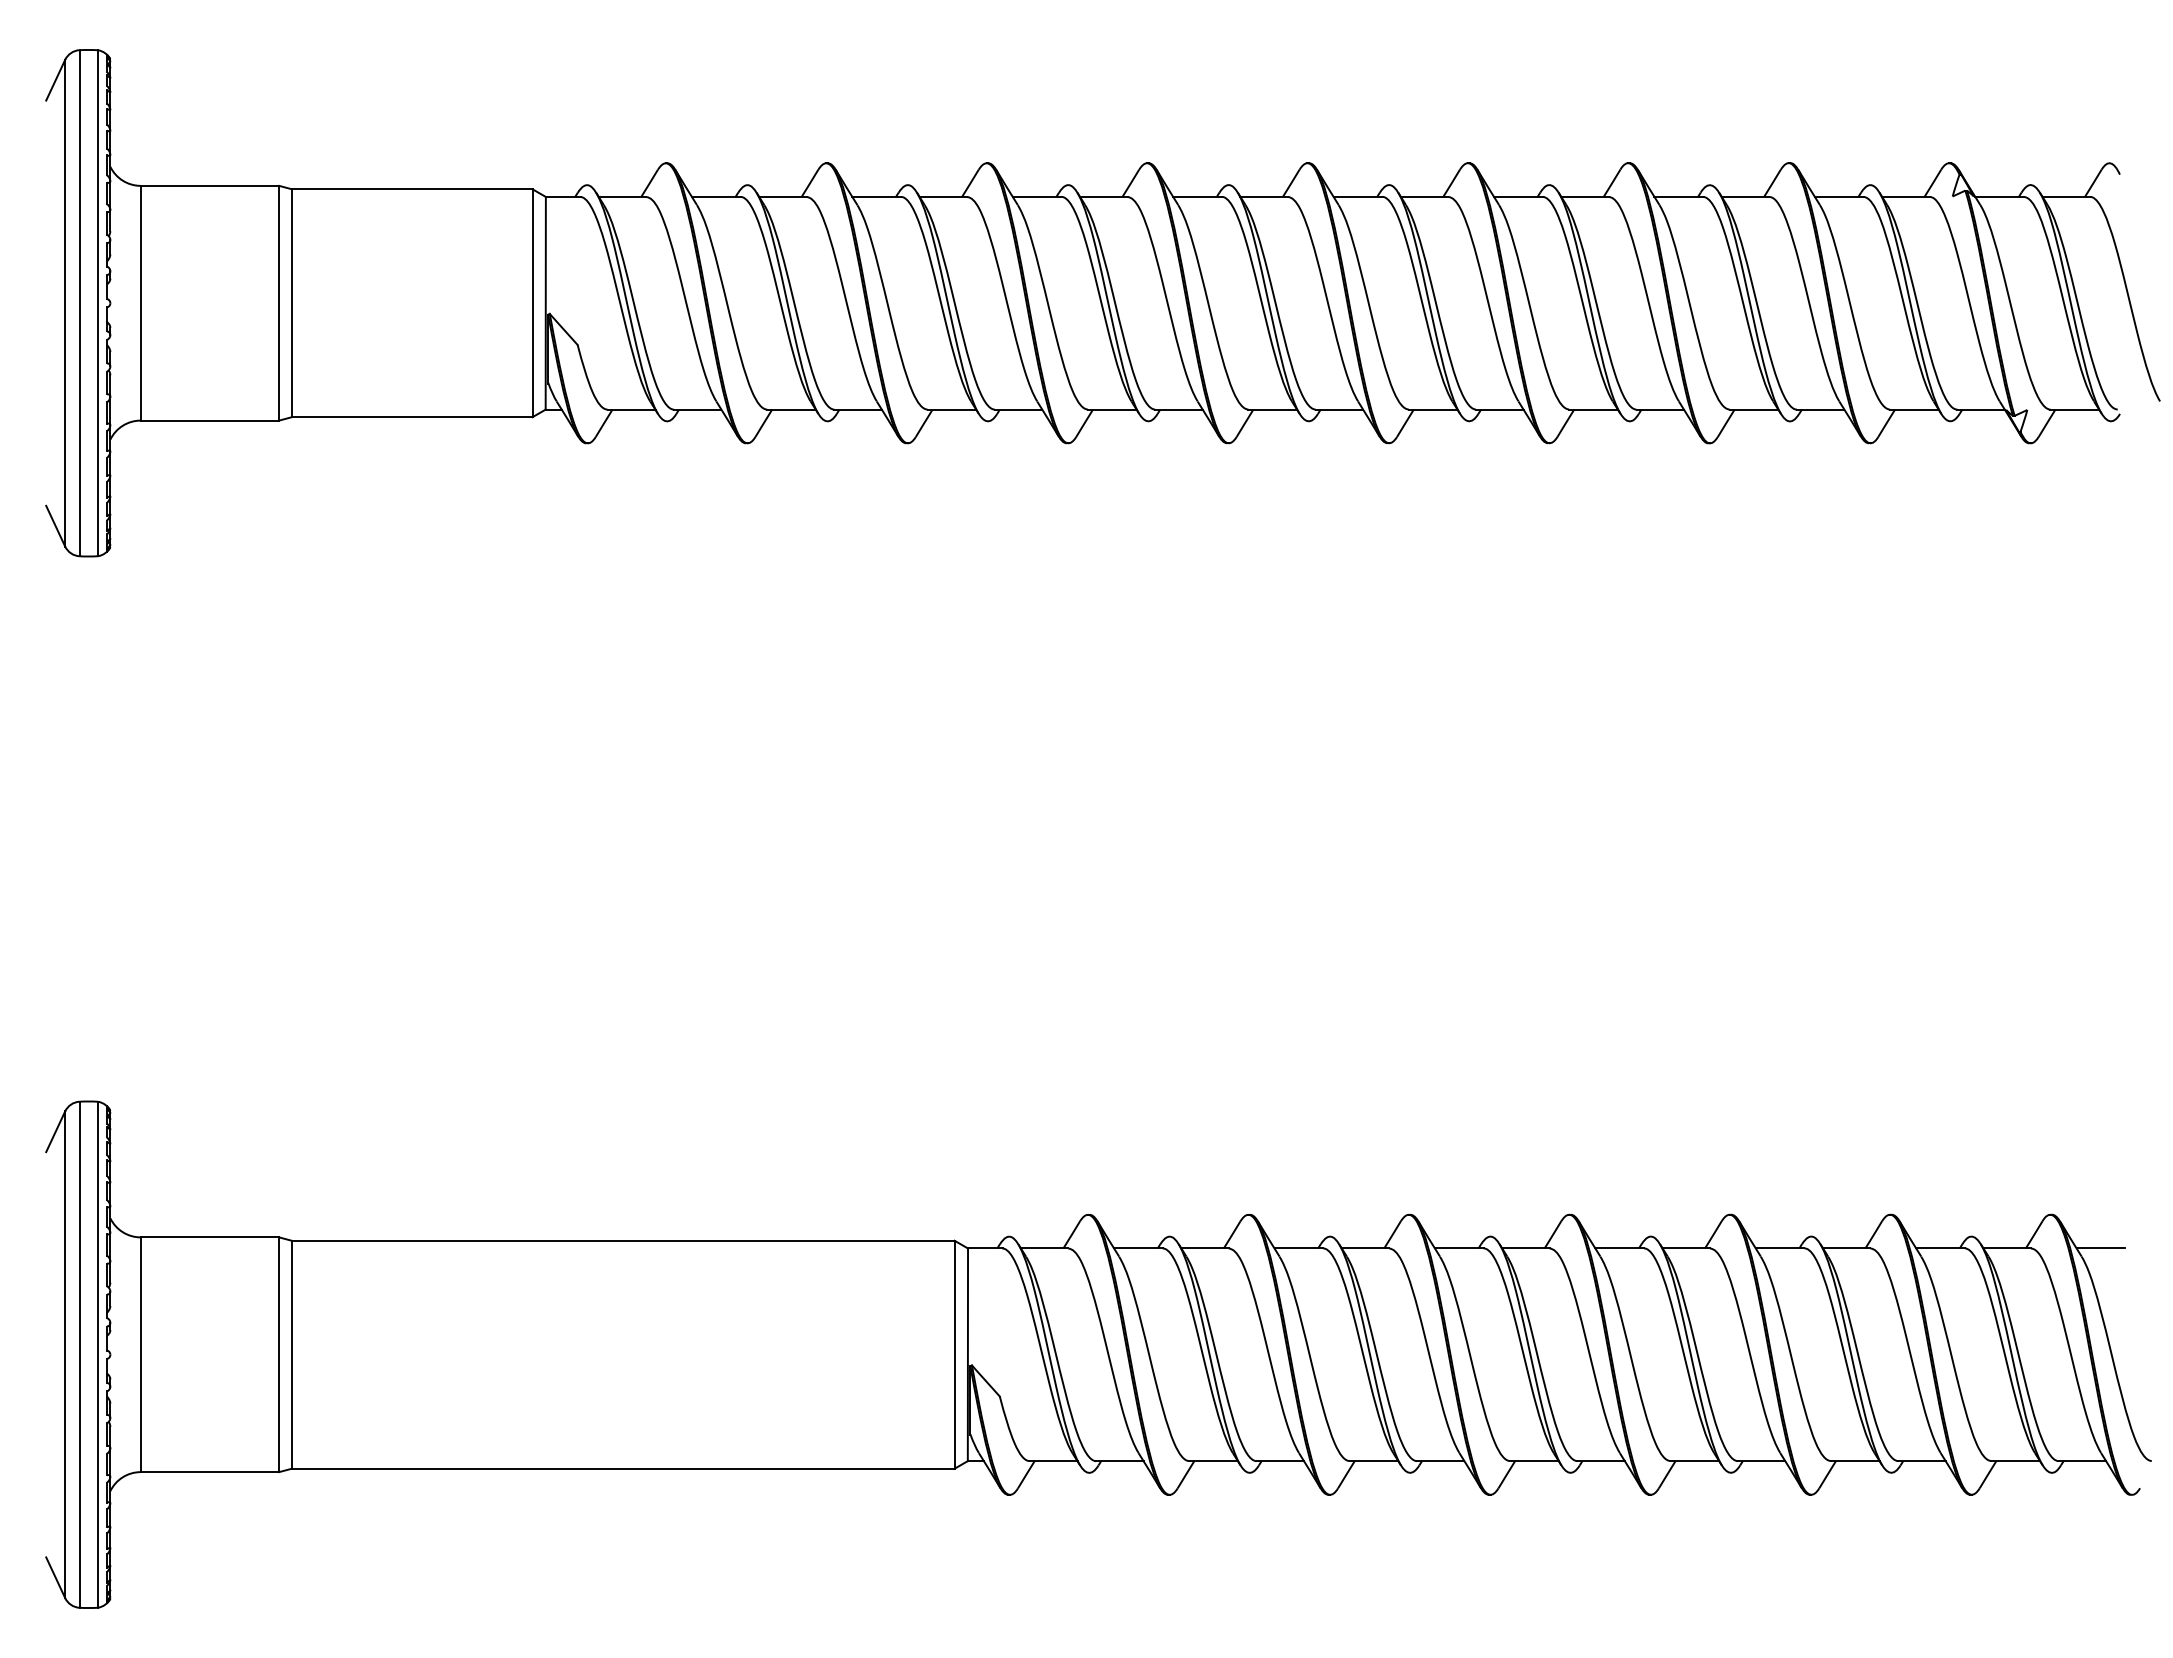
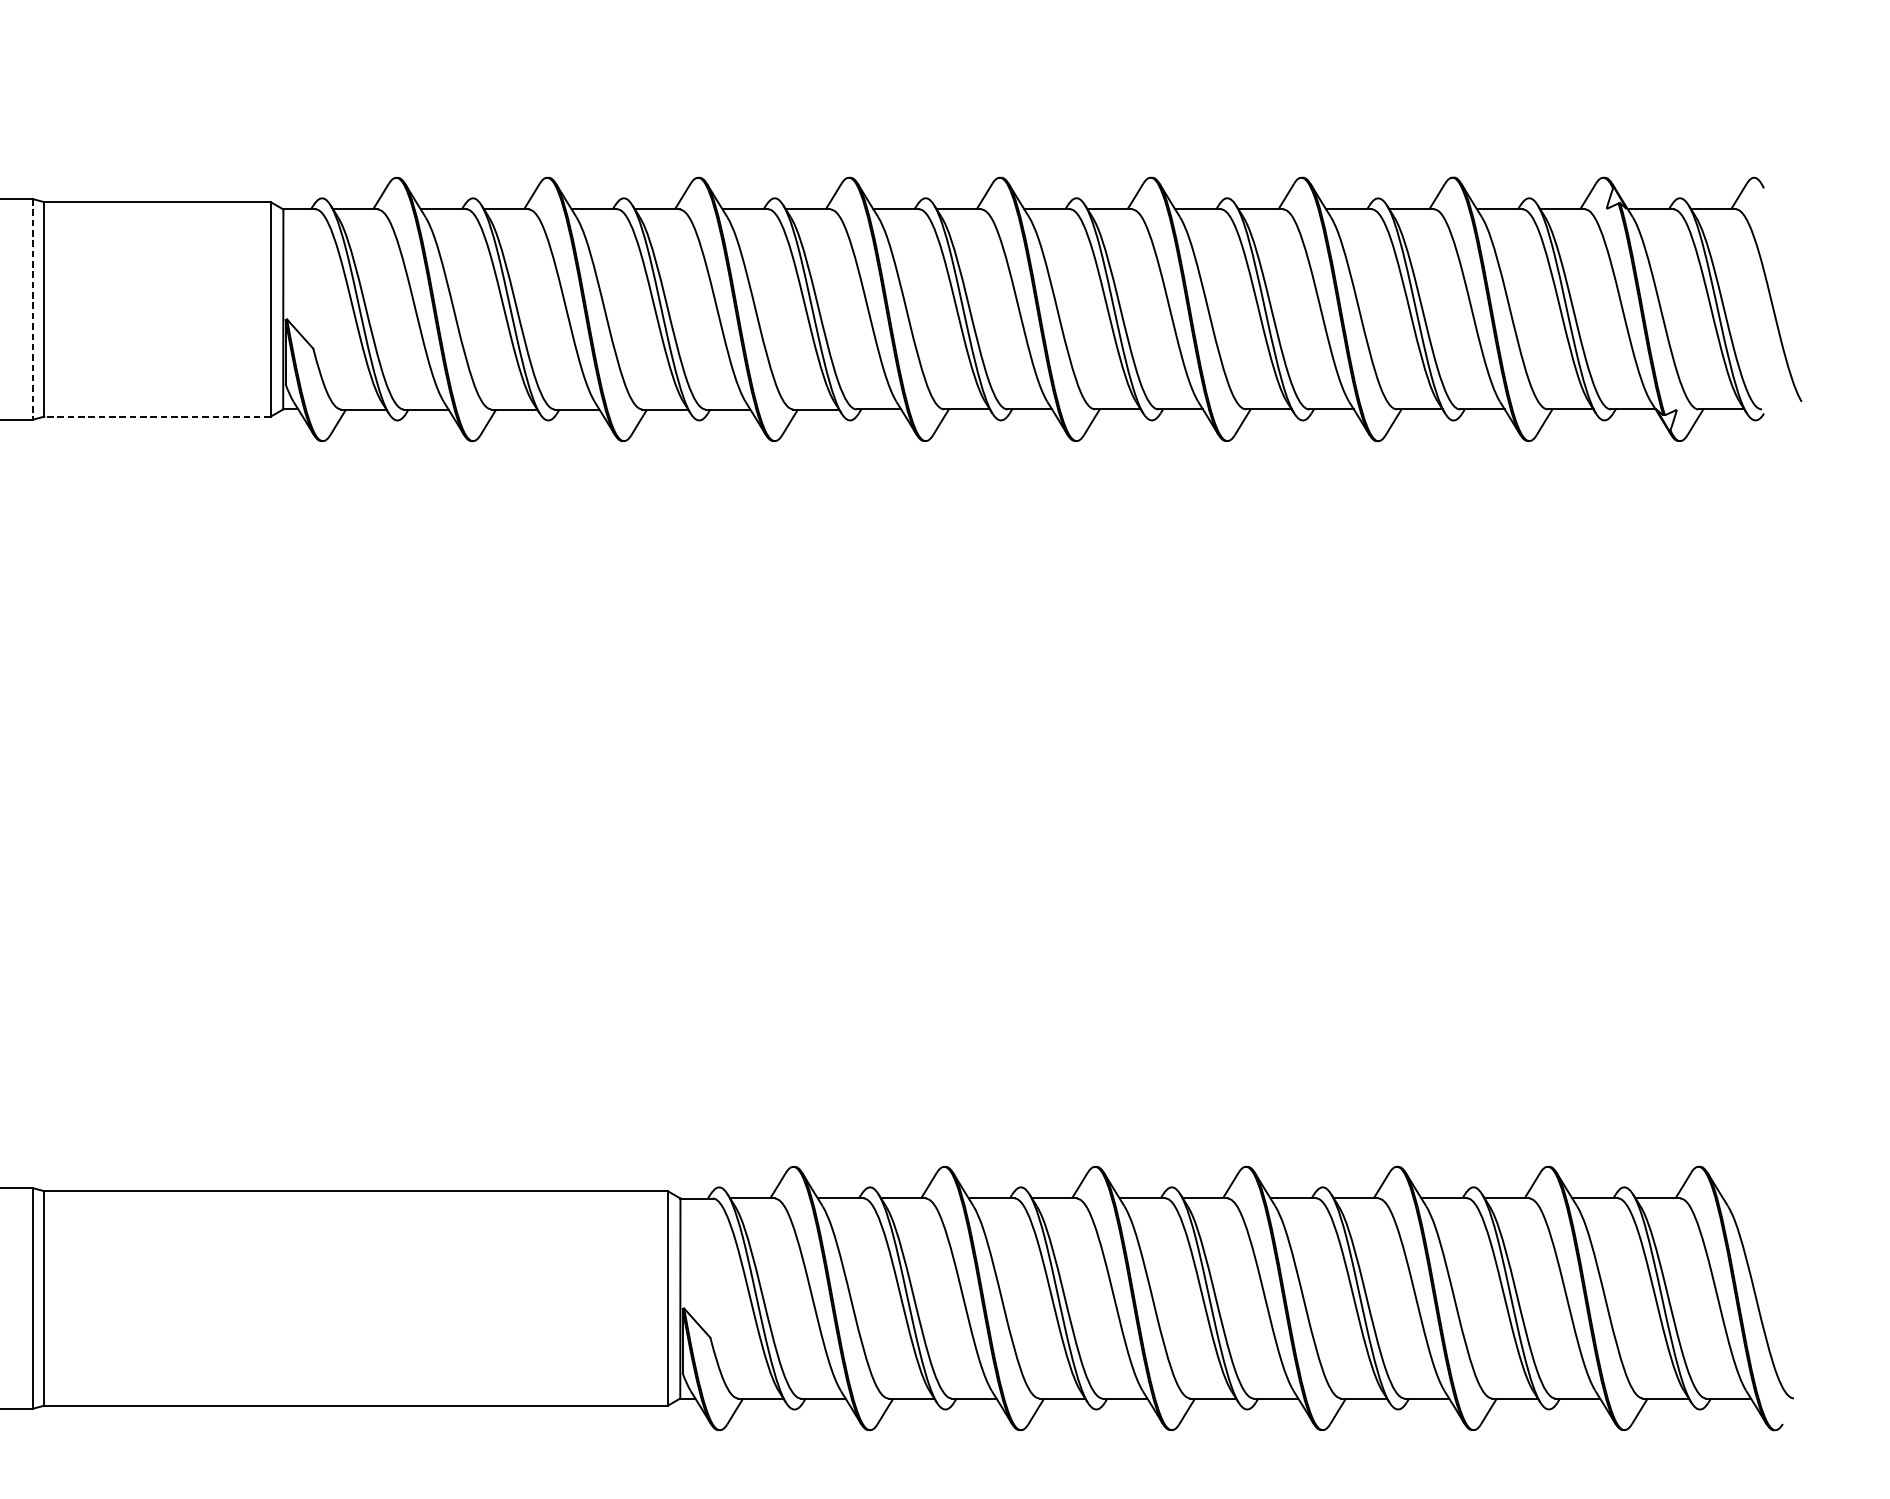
line: (279, 303) -> (32, 309), solid -> dashed
line: (411, 417) -> (157, 416), solid -> dashed
line: (2100, 1248) -> (1745, 1198), removed

